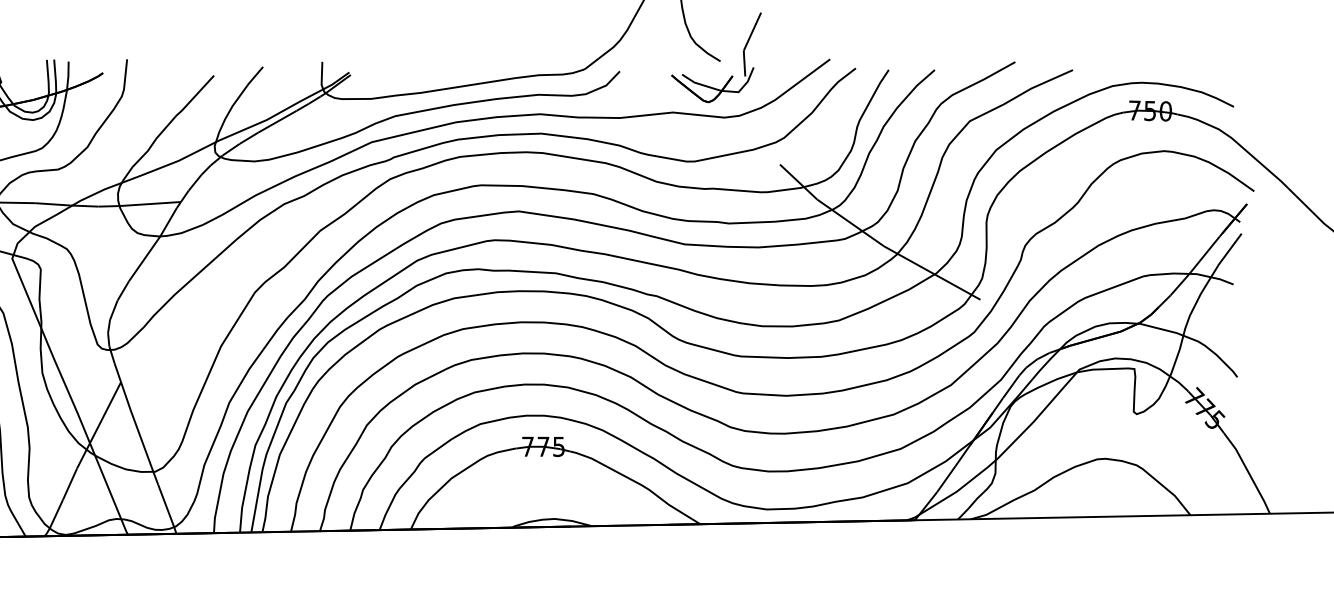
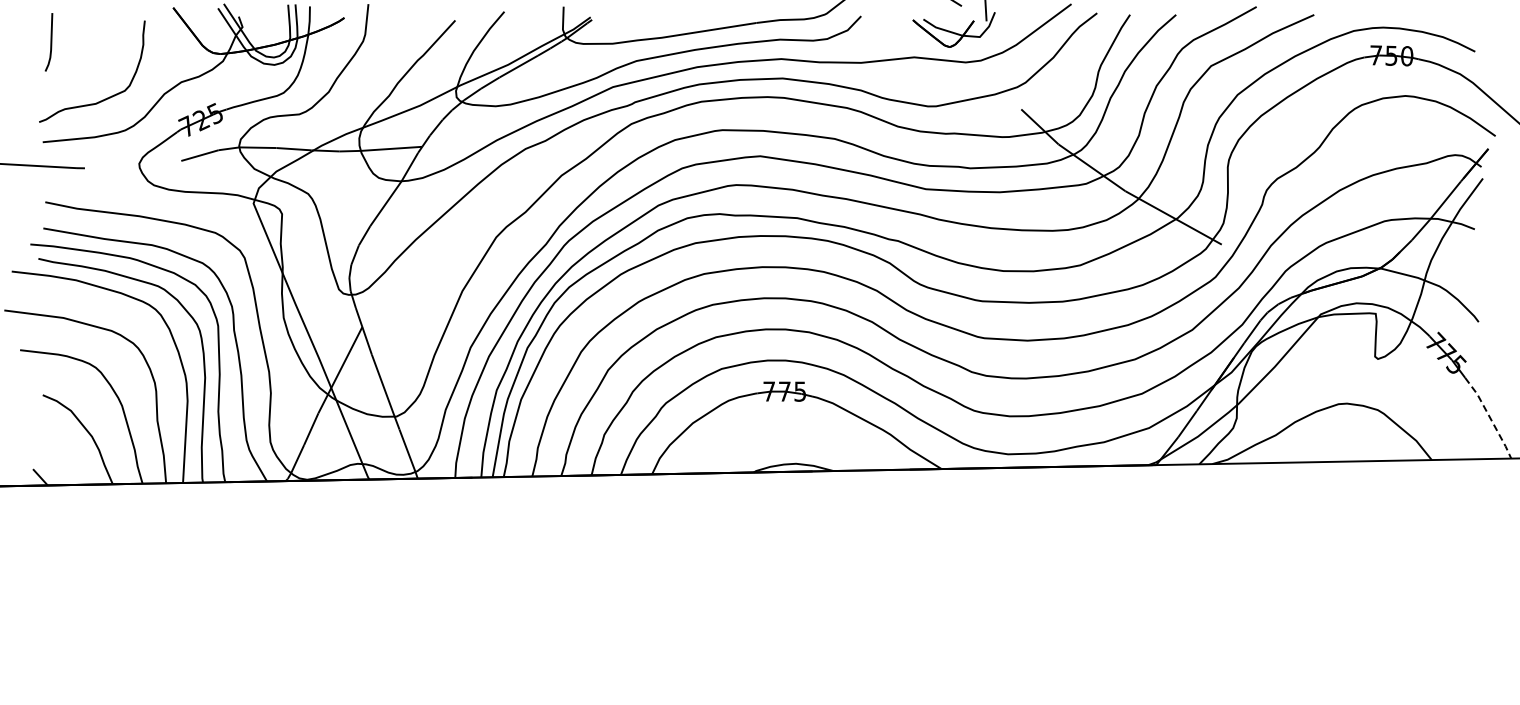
line: (1249, 472) -> (1490, 417), solid -> dashed

